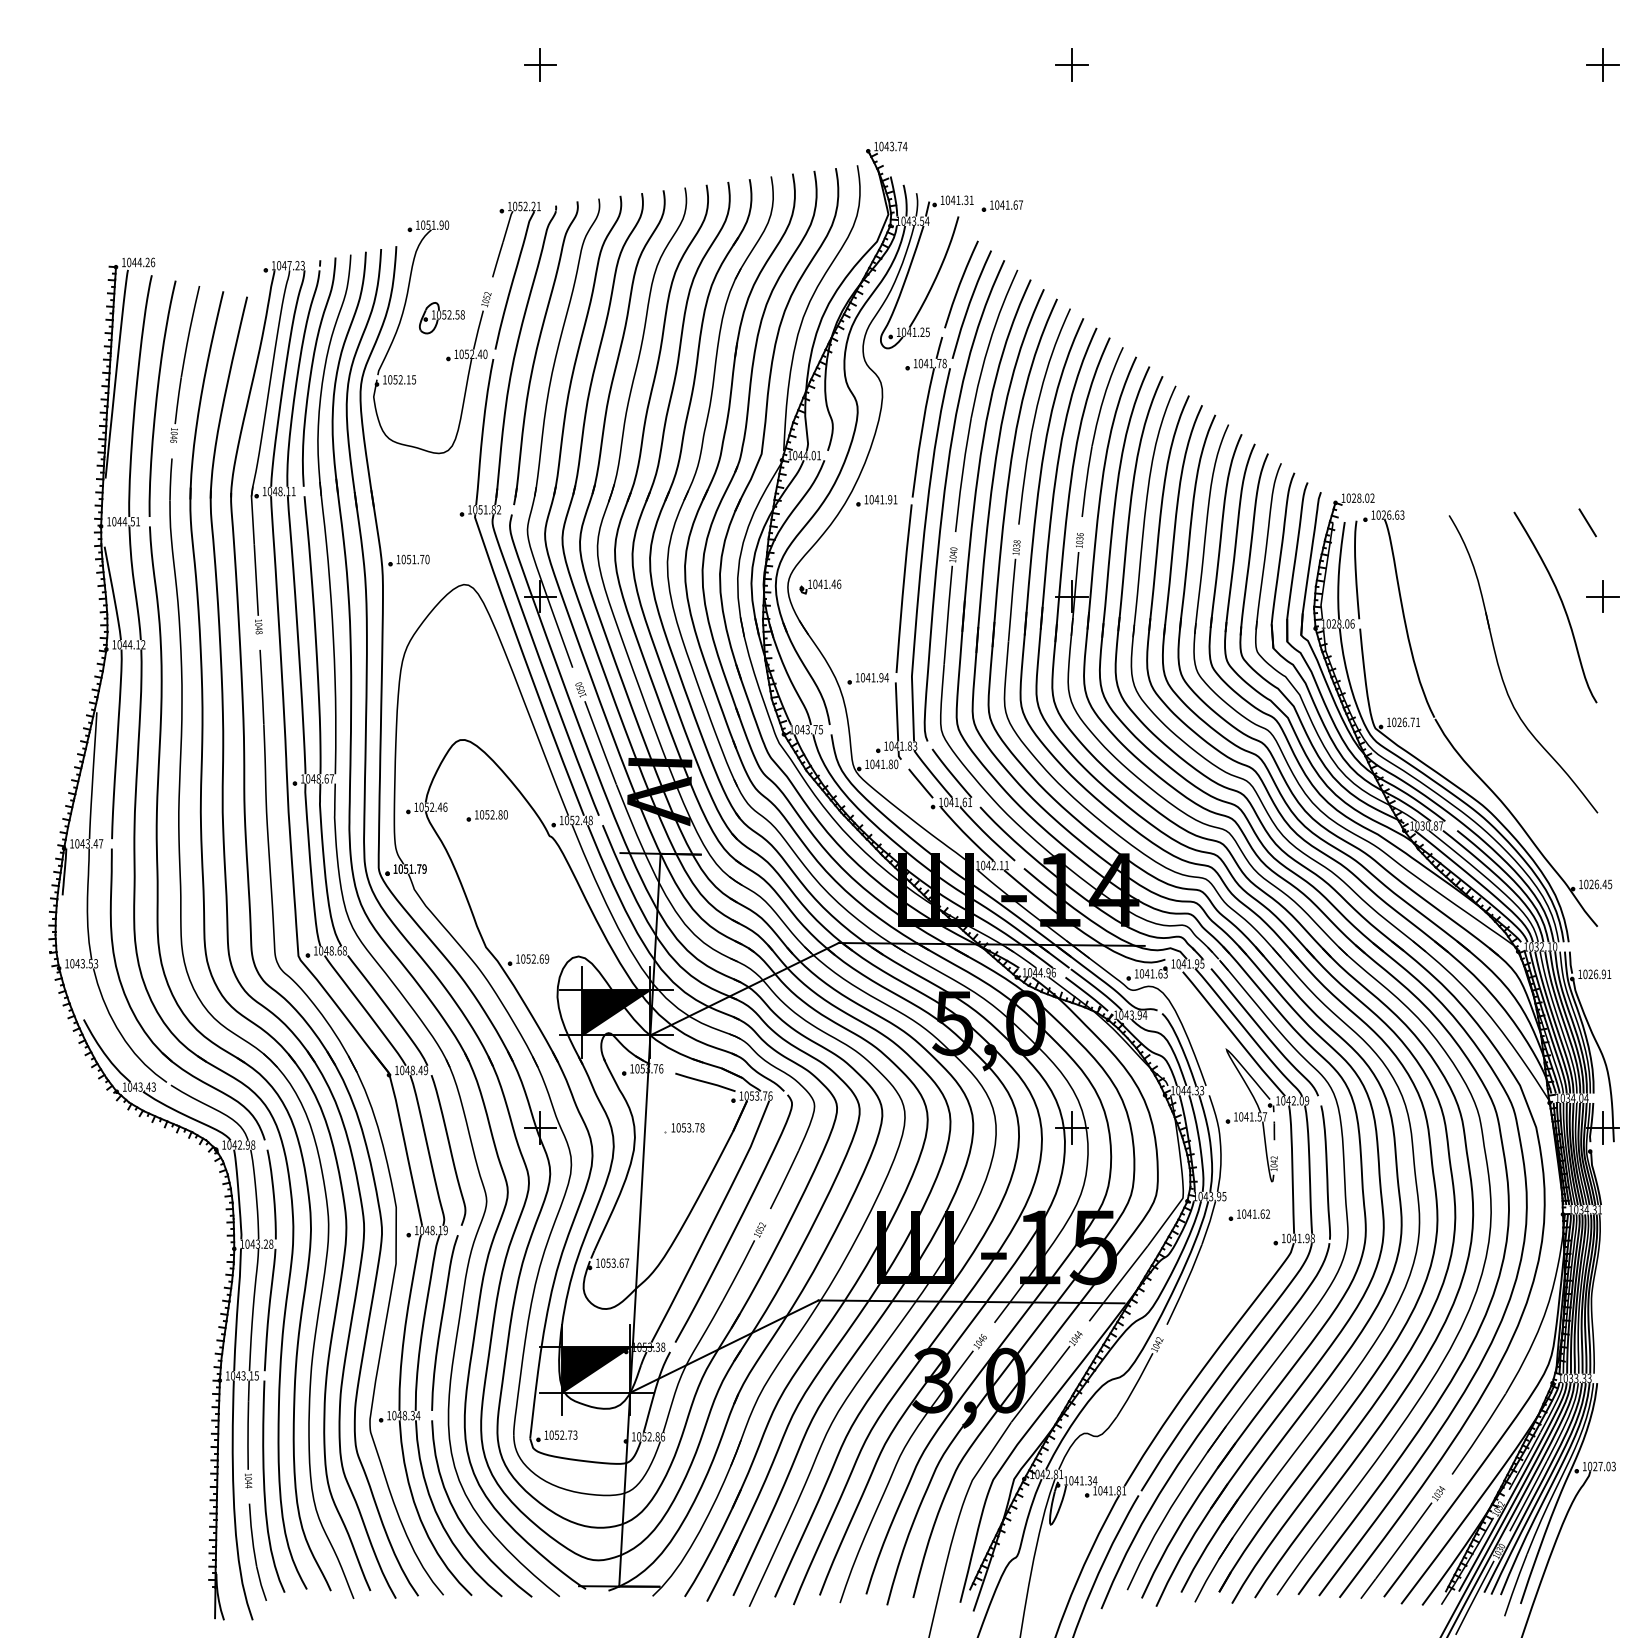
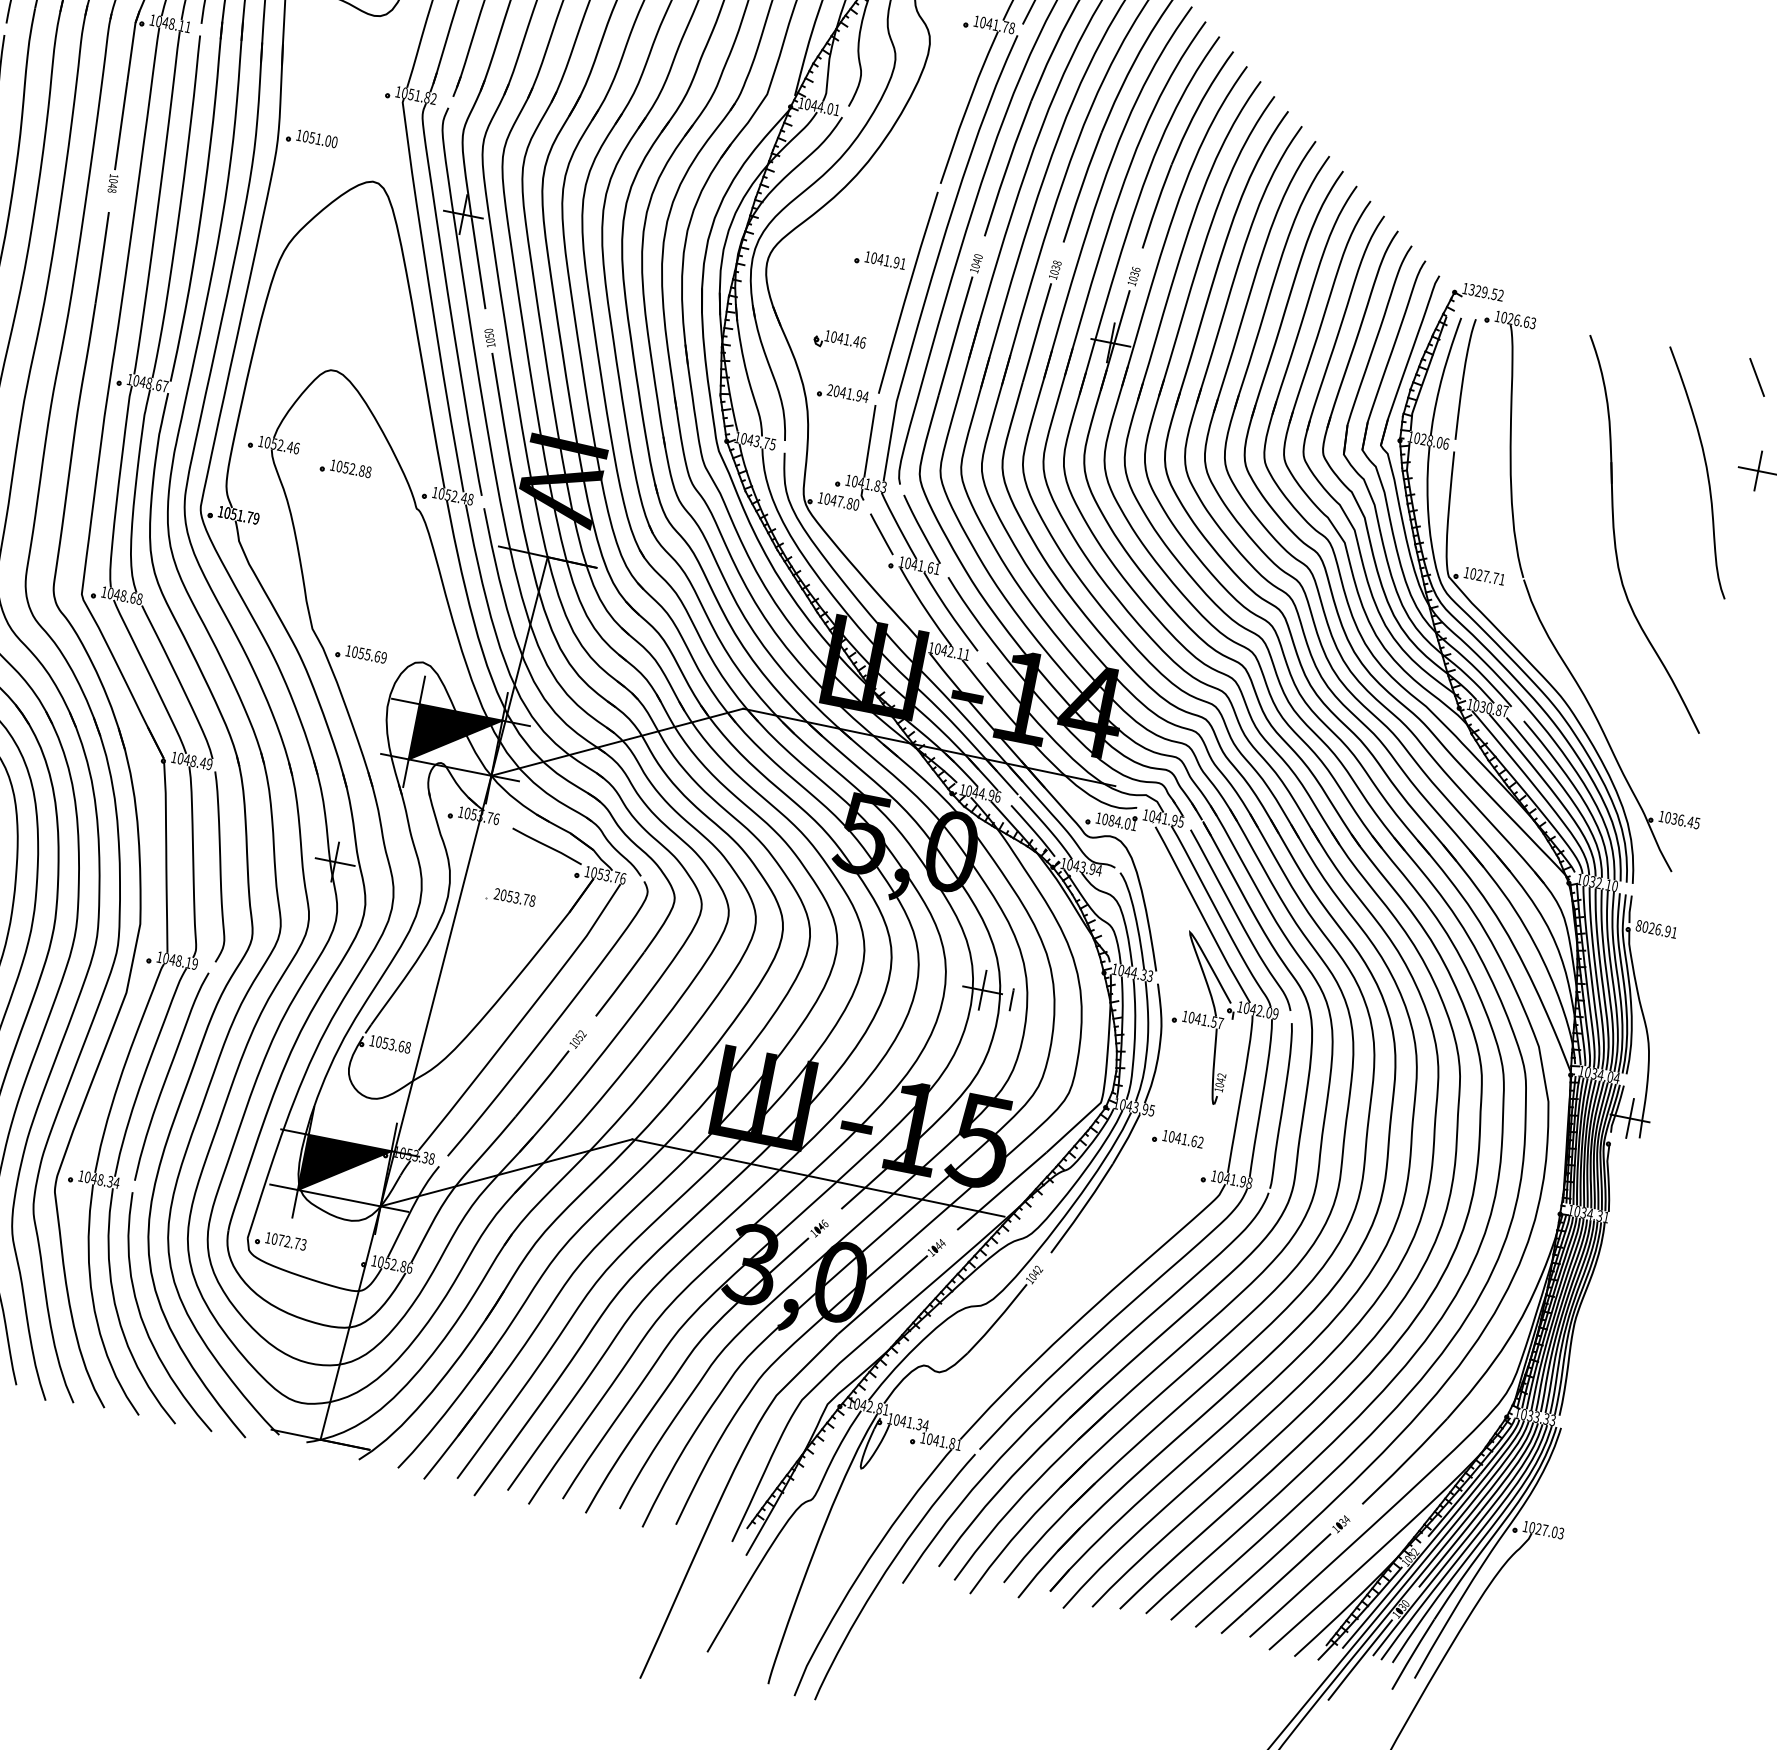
text: (1357, 497) -> (1482, 291), 1028.02 -> 1329.52
part: (876, 500) -> (879, 260), moved
text: (422, 559) -> (328, 141), 1051.70 -> 1051.00
part: (820, 586) -> (839, 341), moved
text: (857, 677) -> (830, 389), 1041.94 -> 2041.94
text: (1404, 722) -> (1485, 576), 1026.71 -> 1027.71
text: (882, 763) -> (839, 500), 1041.80 -> 1047.80
text: (505, 815) -> (367, 473), 1052.80 -> 1052.88
text: (1591, 885) -> (1674, 820), 1026.45 -> 1036.45
text: (533, 958) -> (367, 653), 1052.69 -> 1055.69
text: (1155, 973) -> (1121, 822), 1041.63 -> 1084.01
text: (1580, 974) -> (1639, 926), 1026.91 -> 8026.91
text: (673, 1127) -> (497, 893), 1053.78 -> 2053.78
line: (1274, 1130) -> (1012, 999), moved
text: (626, 1262) -> (407, 1046), 1053.67 -> 1053.68
text: (556, 1434) -> (280, 1239), 1052.73 -> 1072.73

